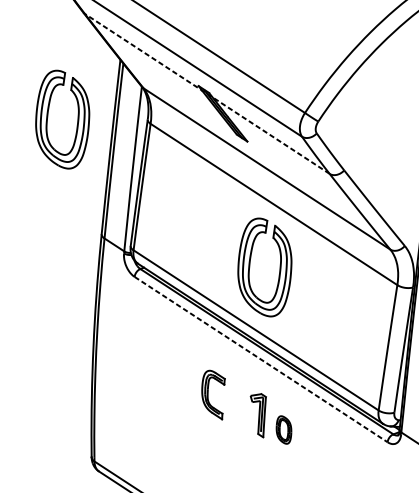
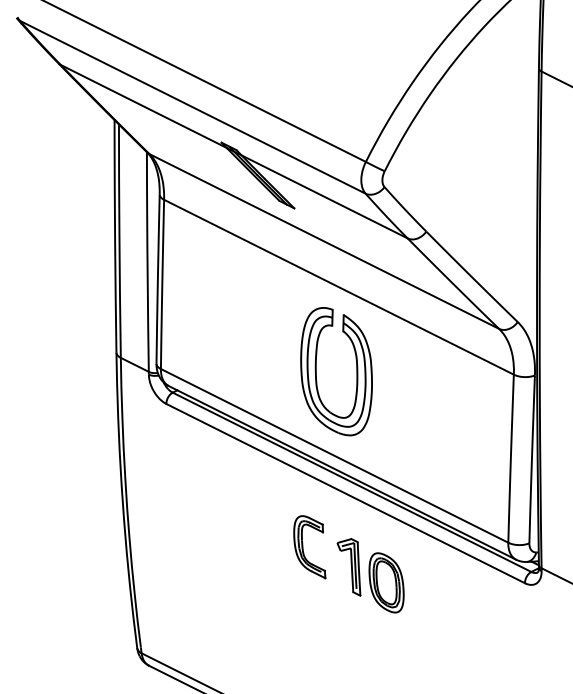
line: (207, 93) -> (234, 151), dashed -> solid
part: (47, 117) -> (27, 207), removed
line: (261, 359) -> (346, 493), dashed -> solid
part: (212, 394) -> (309, 547), moved
part: (283, 429) -> (386, 582), size x1.67

